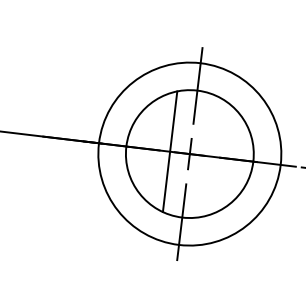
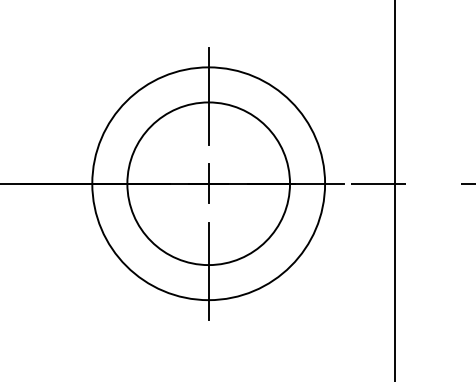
line: (170, 151) -> (183, 183), removed

